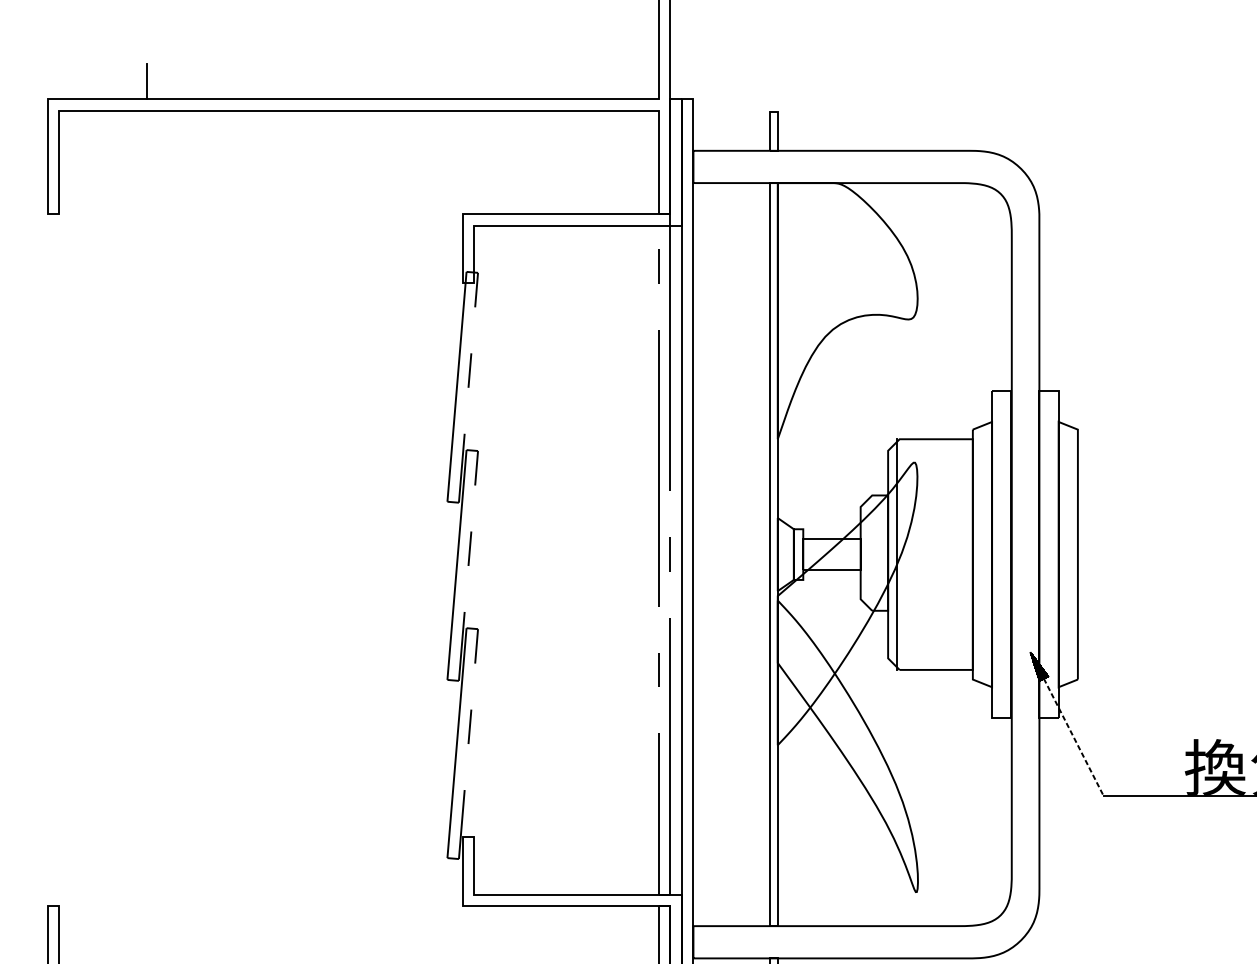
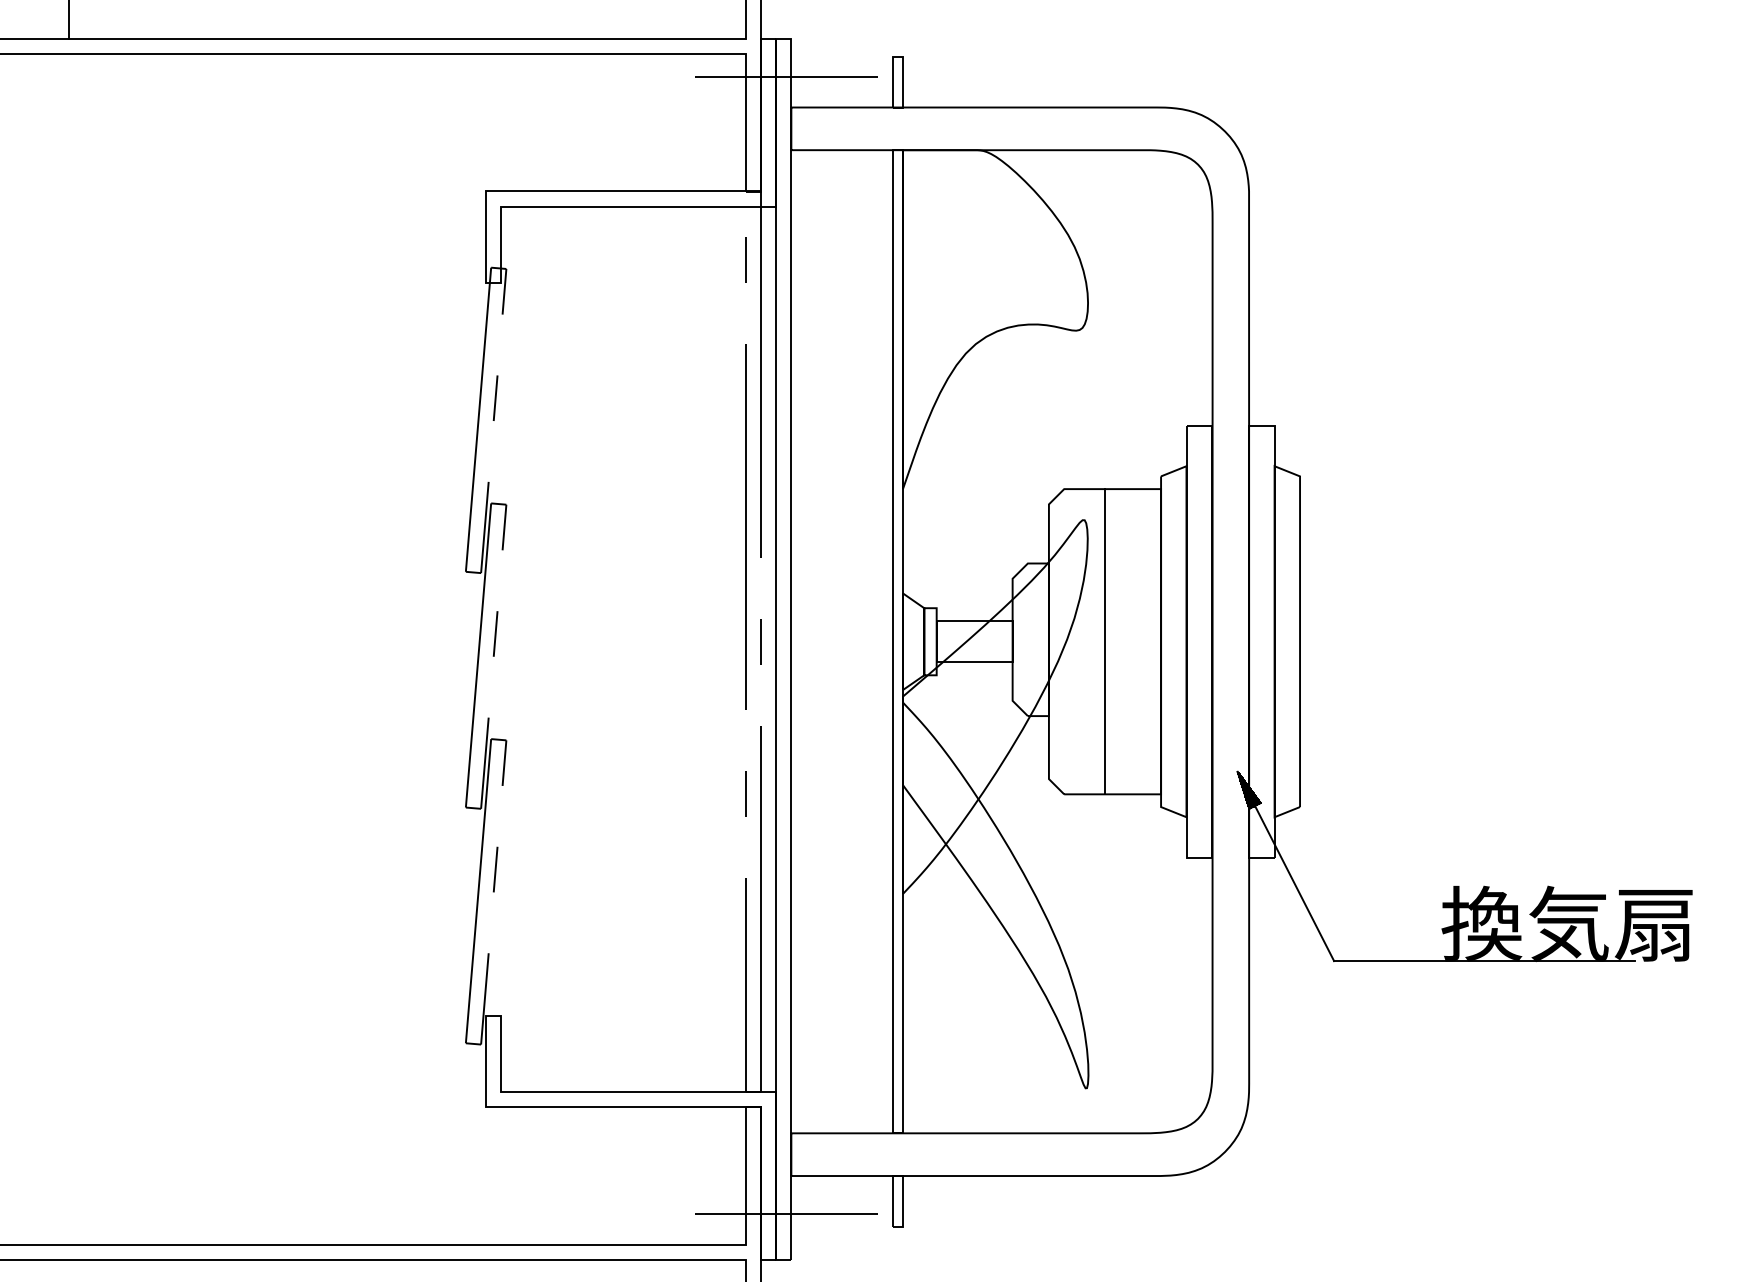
line: (681, 127) -> (775, 76), added
line: (897, 554) -> (1105, 641), moved
line: (1073, 737) -> (1294, 883), dashed -> solid

